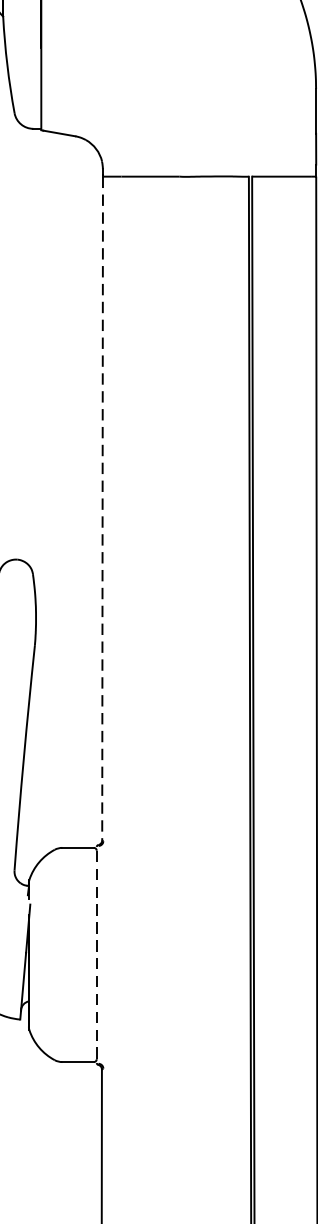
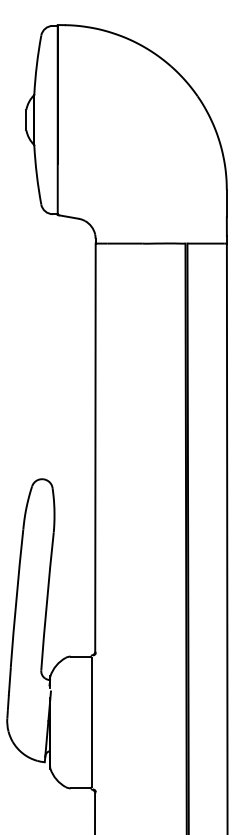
line: (102, 509) -> (95, 448), dashed -> solid
line: (96, 955) -> (91, 722), dashed -> solid

